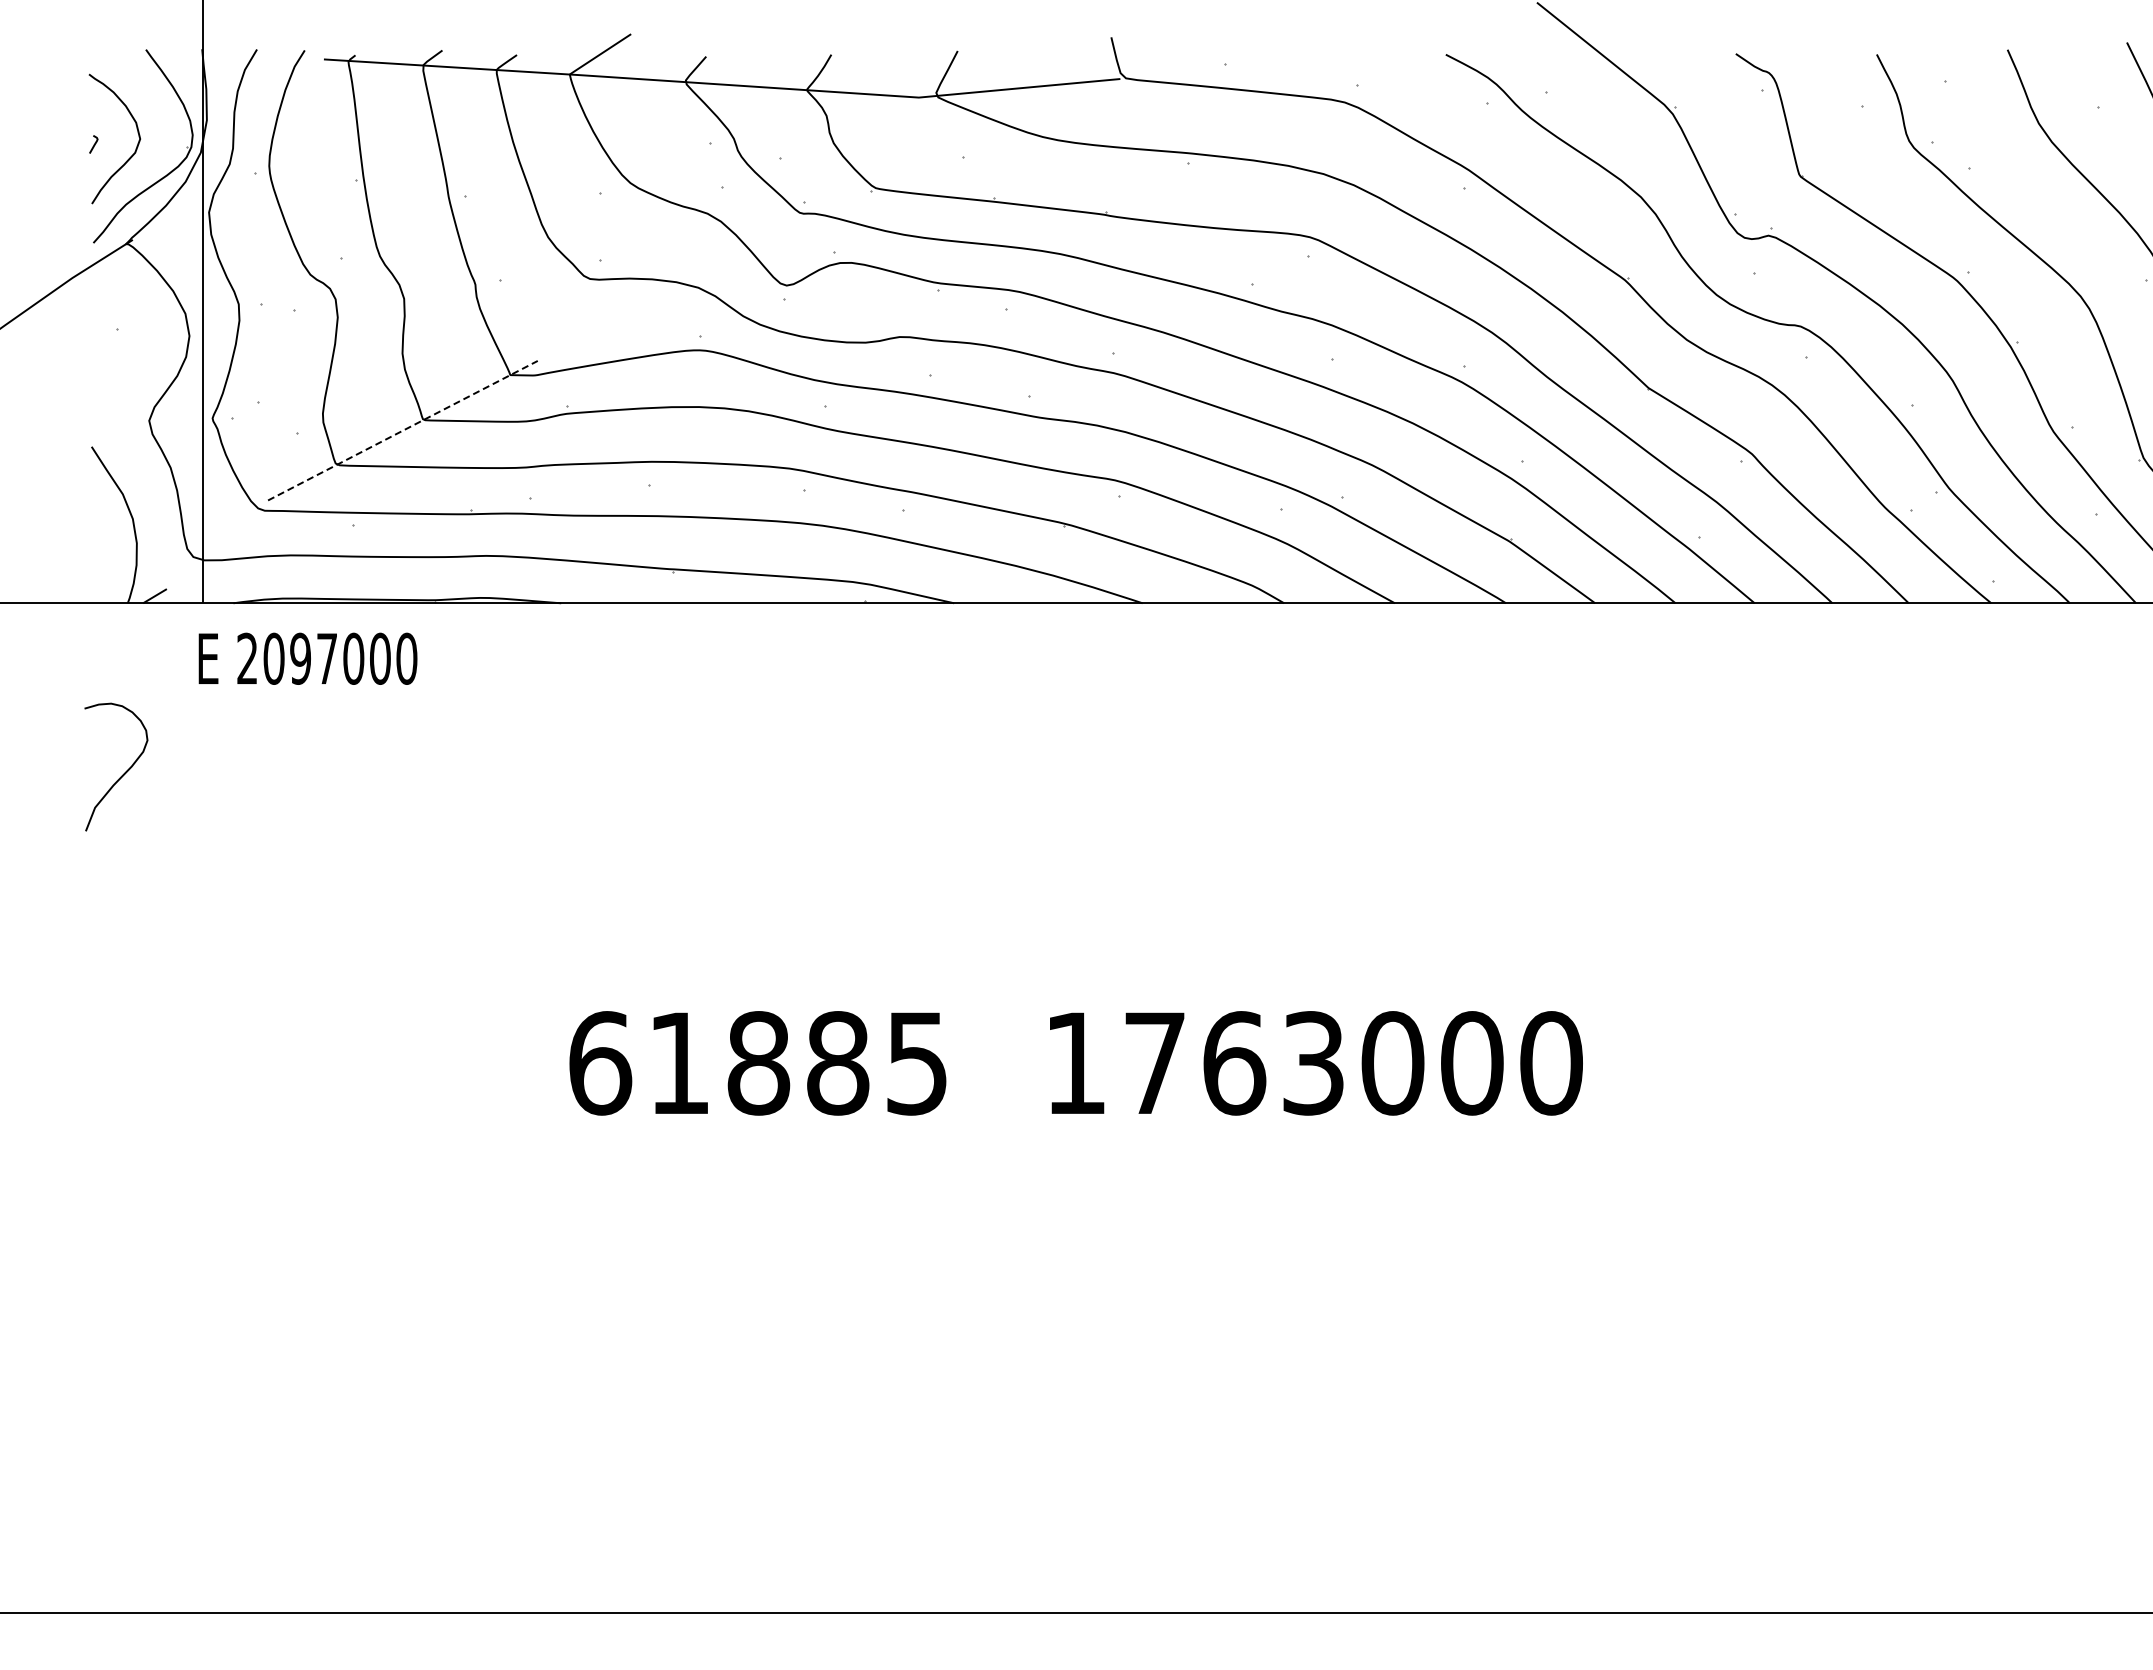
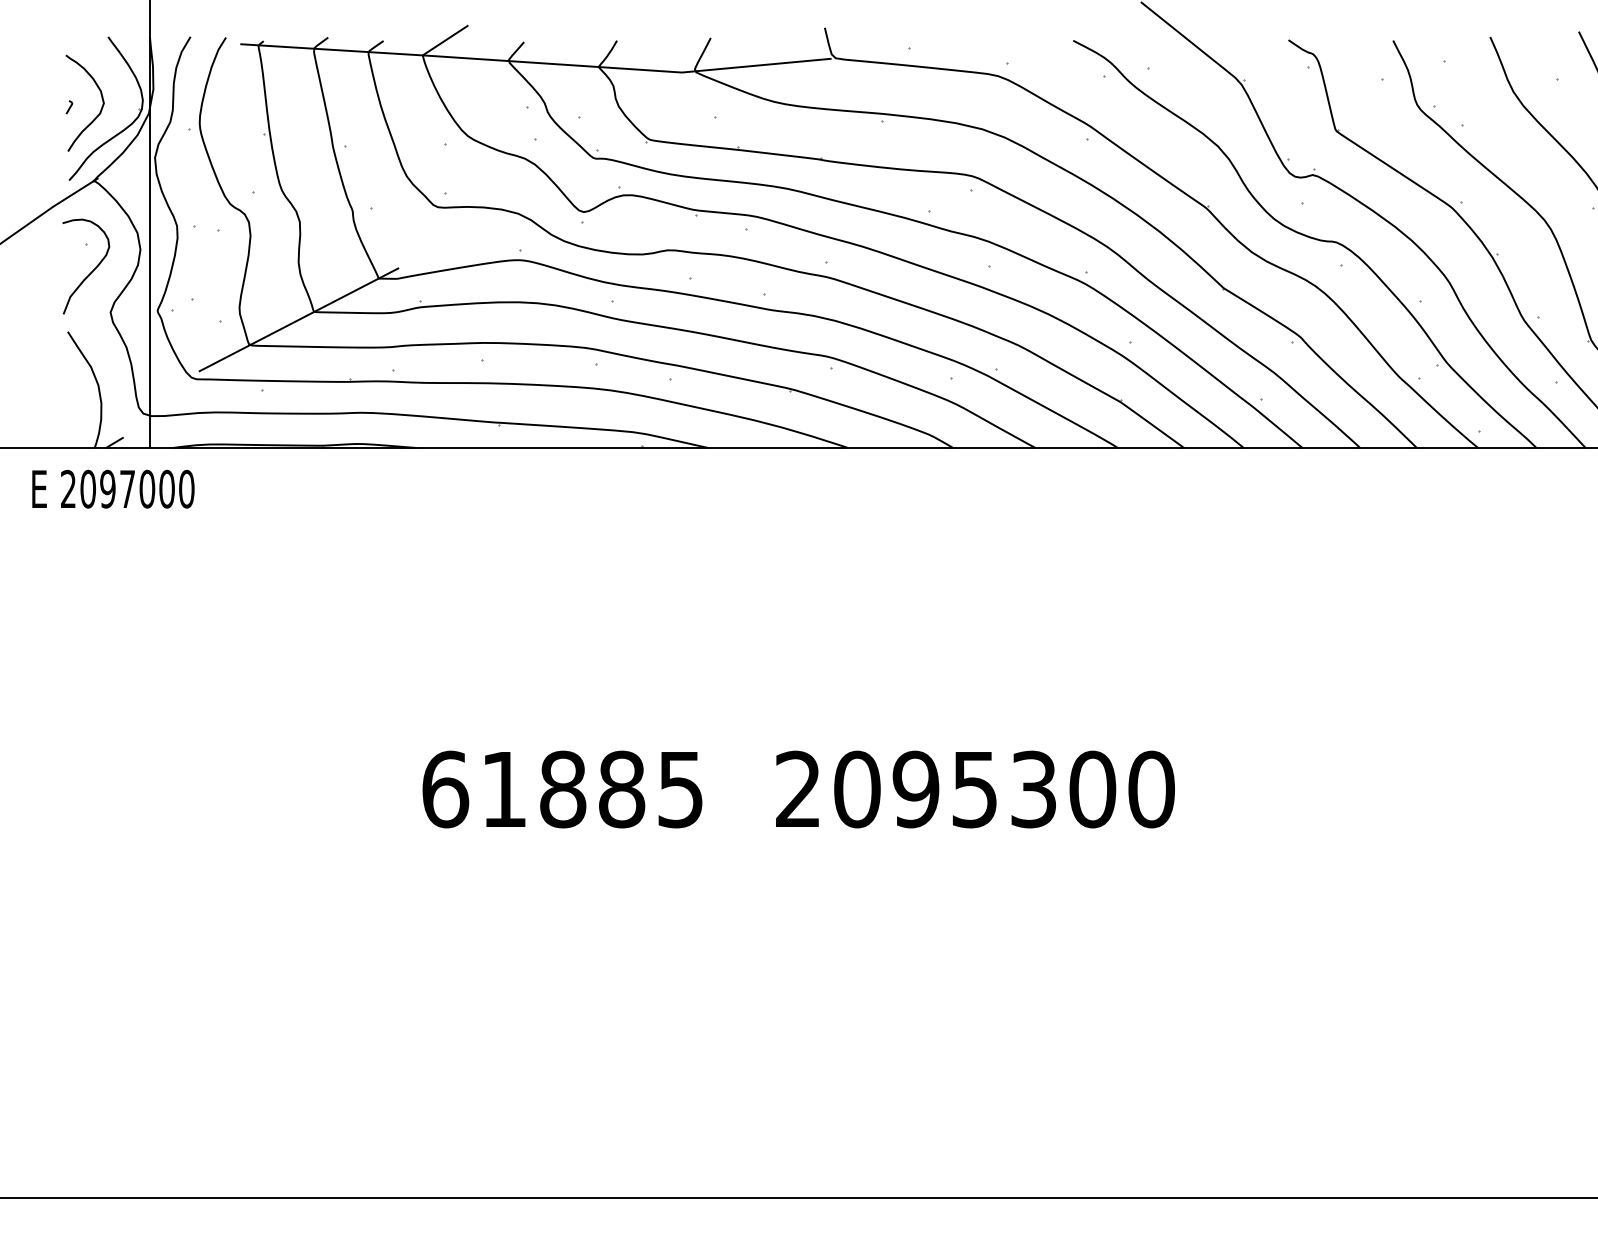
line: (402, 430) -> (298, 319), dashed -> solid
text: (307, 658) -> (113, 488), moved
curve: (123, 773) -> (91, 271), moved
text: (1234, 1063) -> (916, 789), 1763000 -> 2095300

